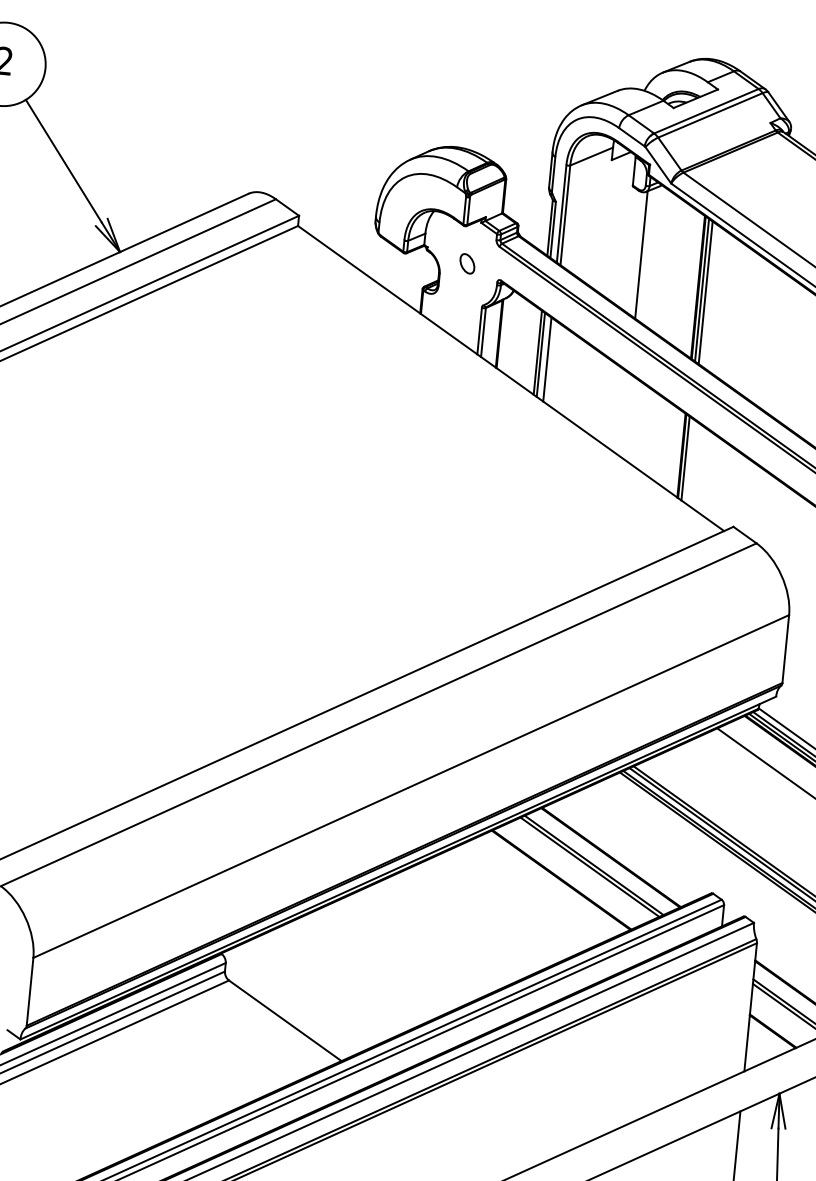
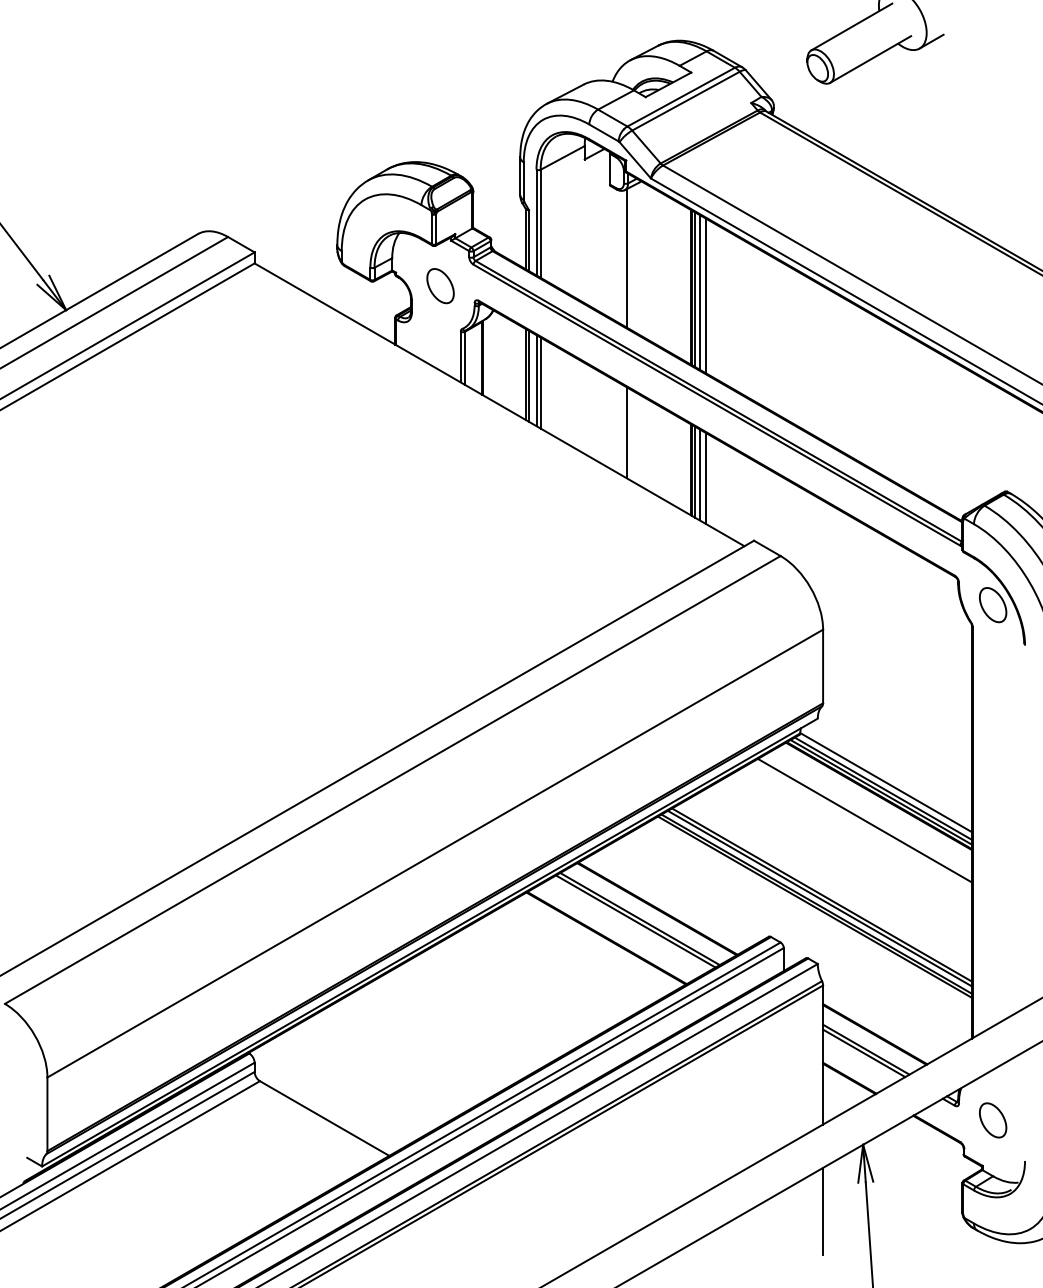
part: (467, 264) -> (440, 286), size x1.67
line: (711, 296) -> (706, 295), added
line: (550, 361) -> (540, 382), added
line: (625, 415) -> (626, 432), added
line: (689, 460) -> (699, 474), added
line: (695, 465) -> (706, 478), added

